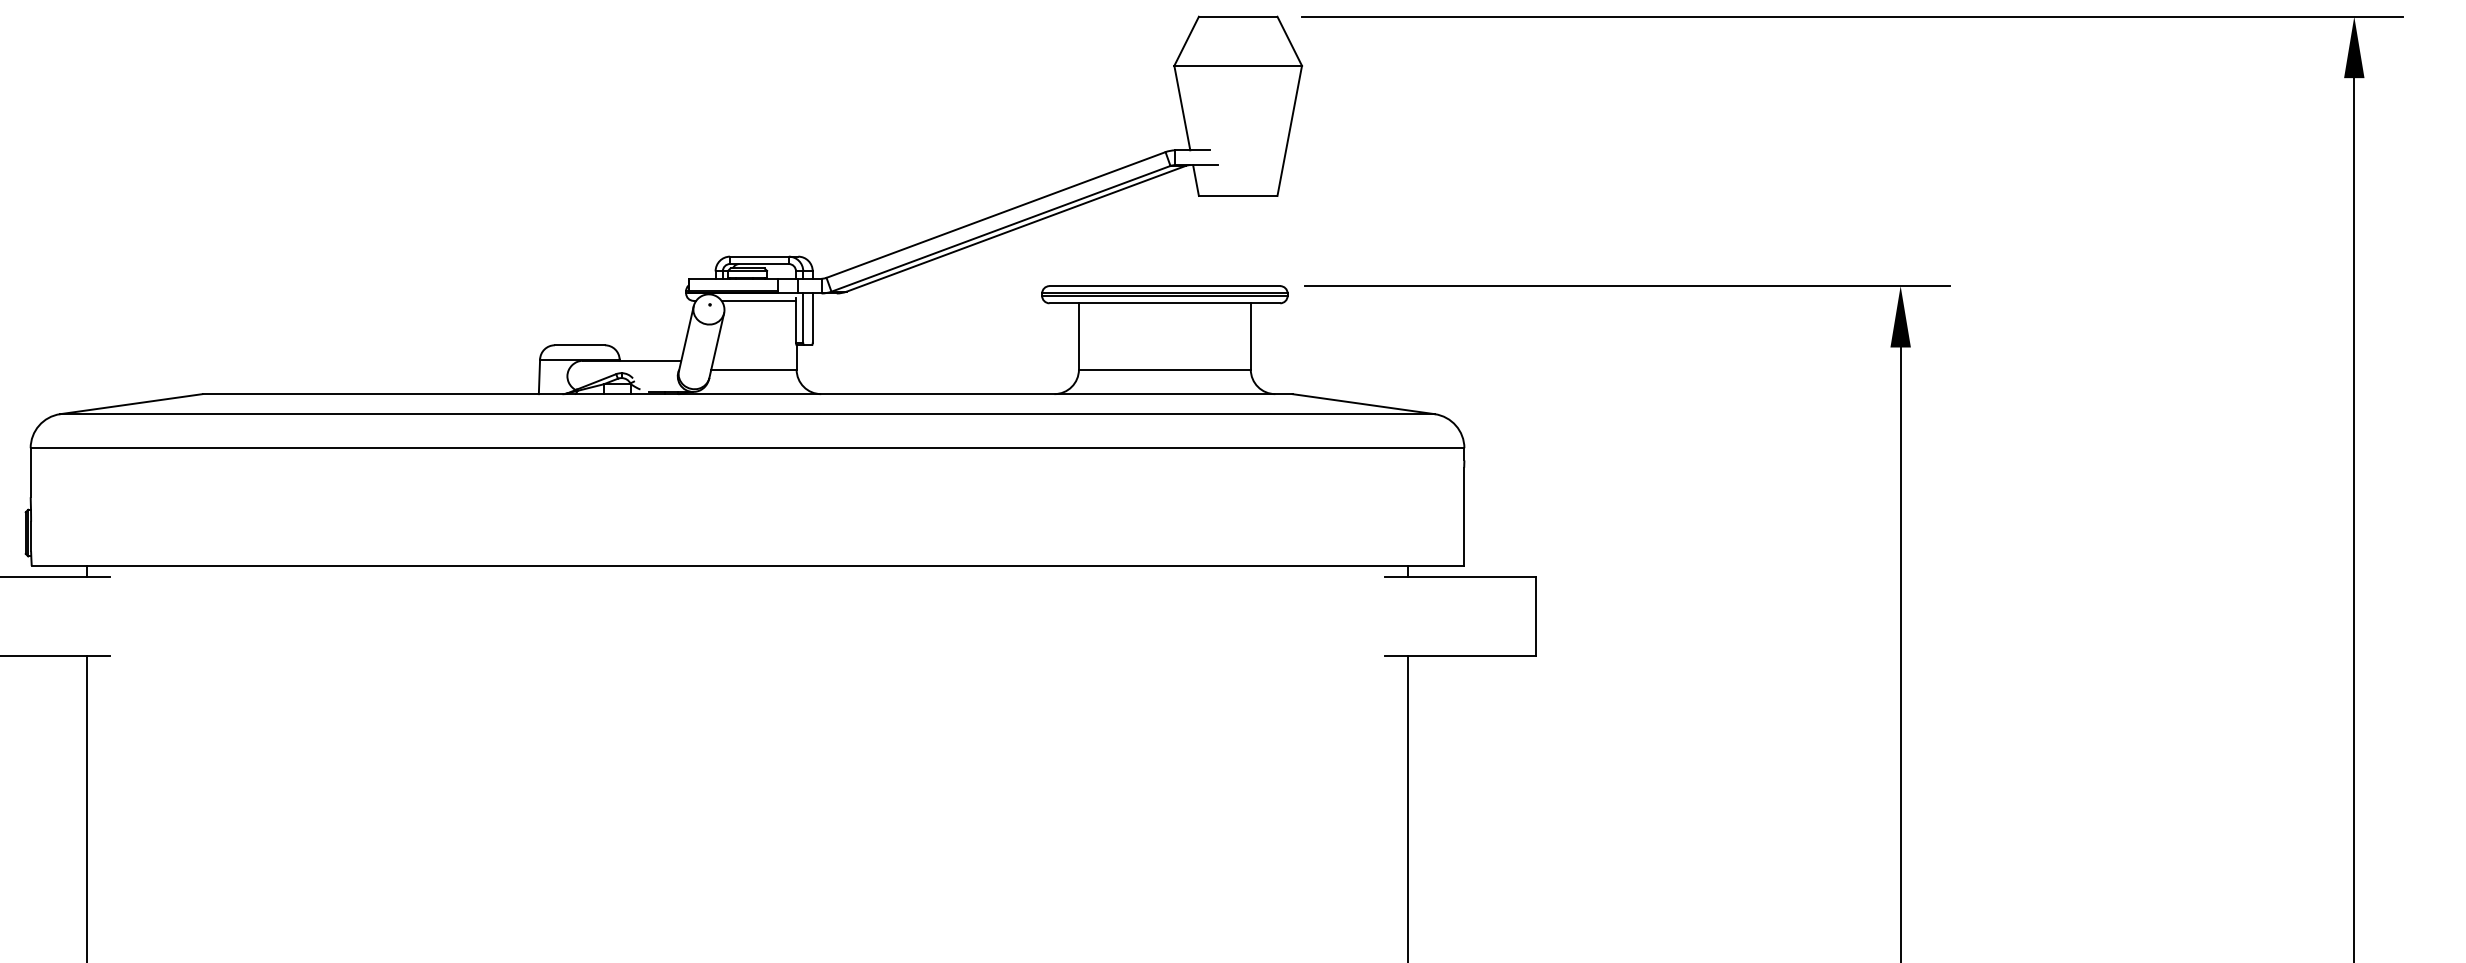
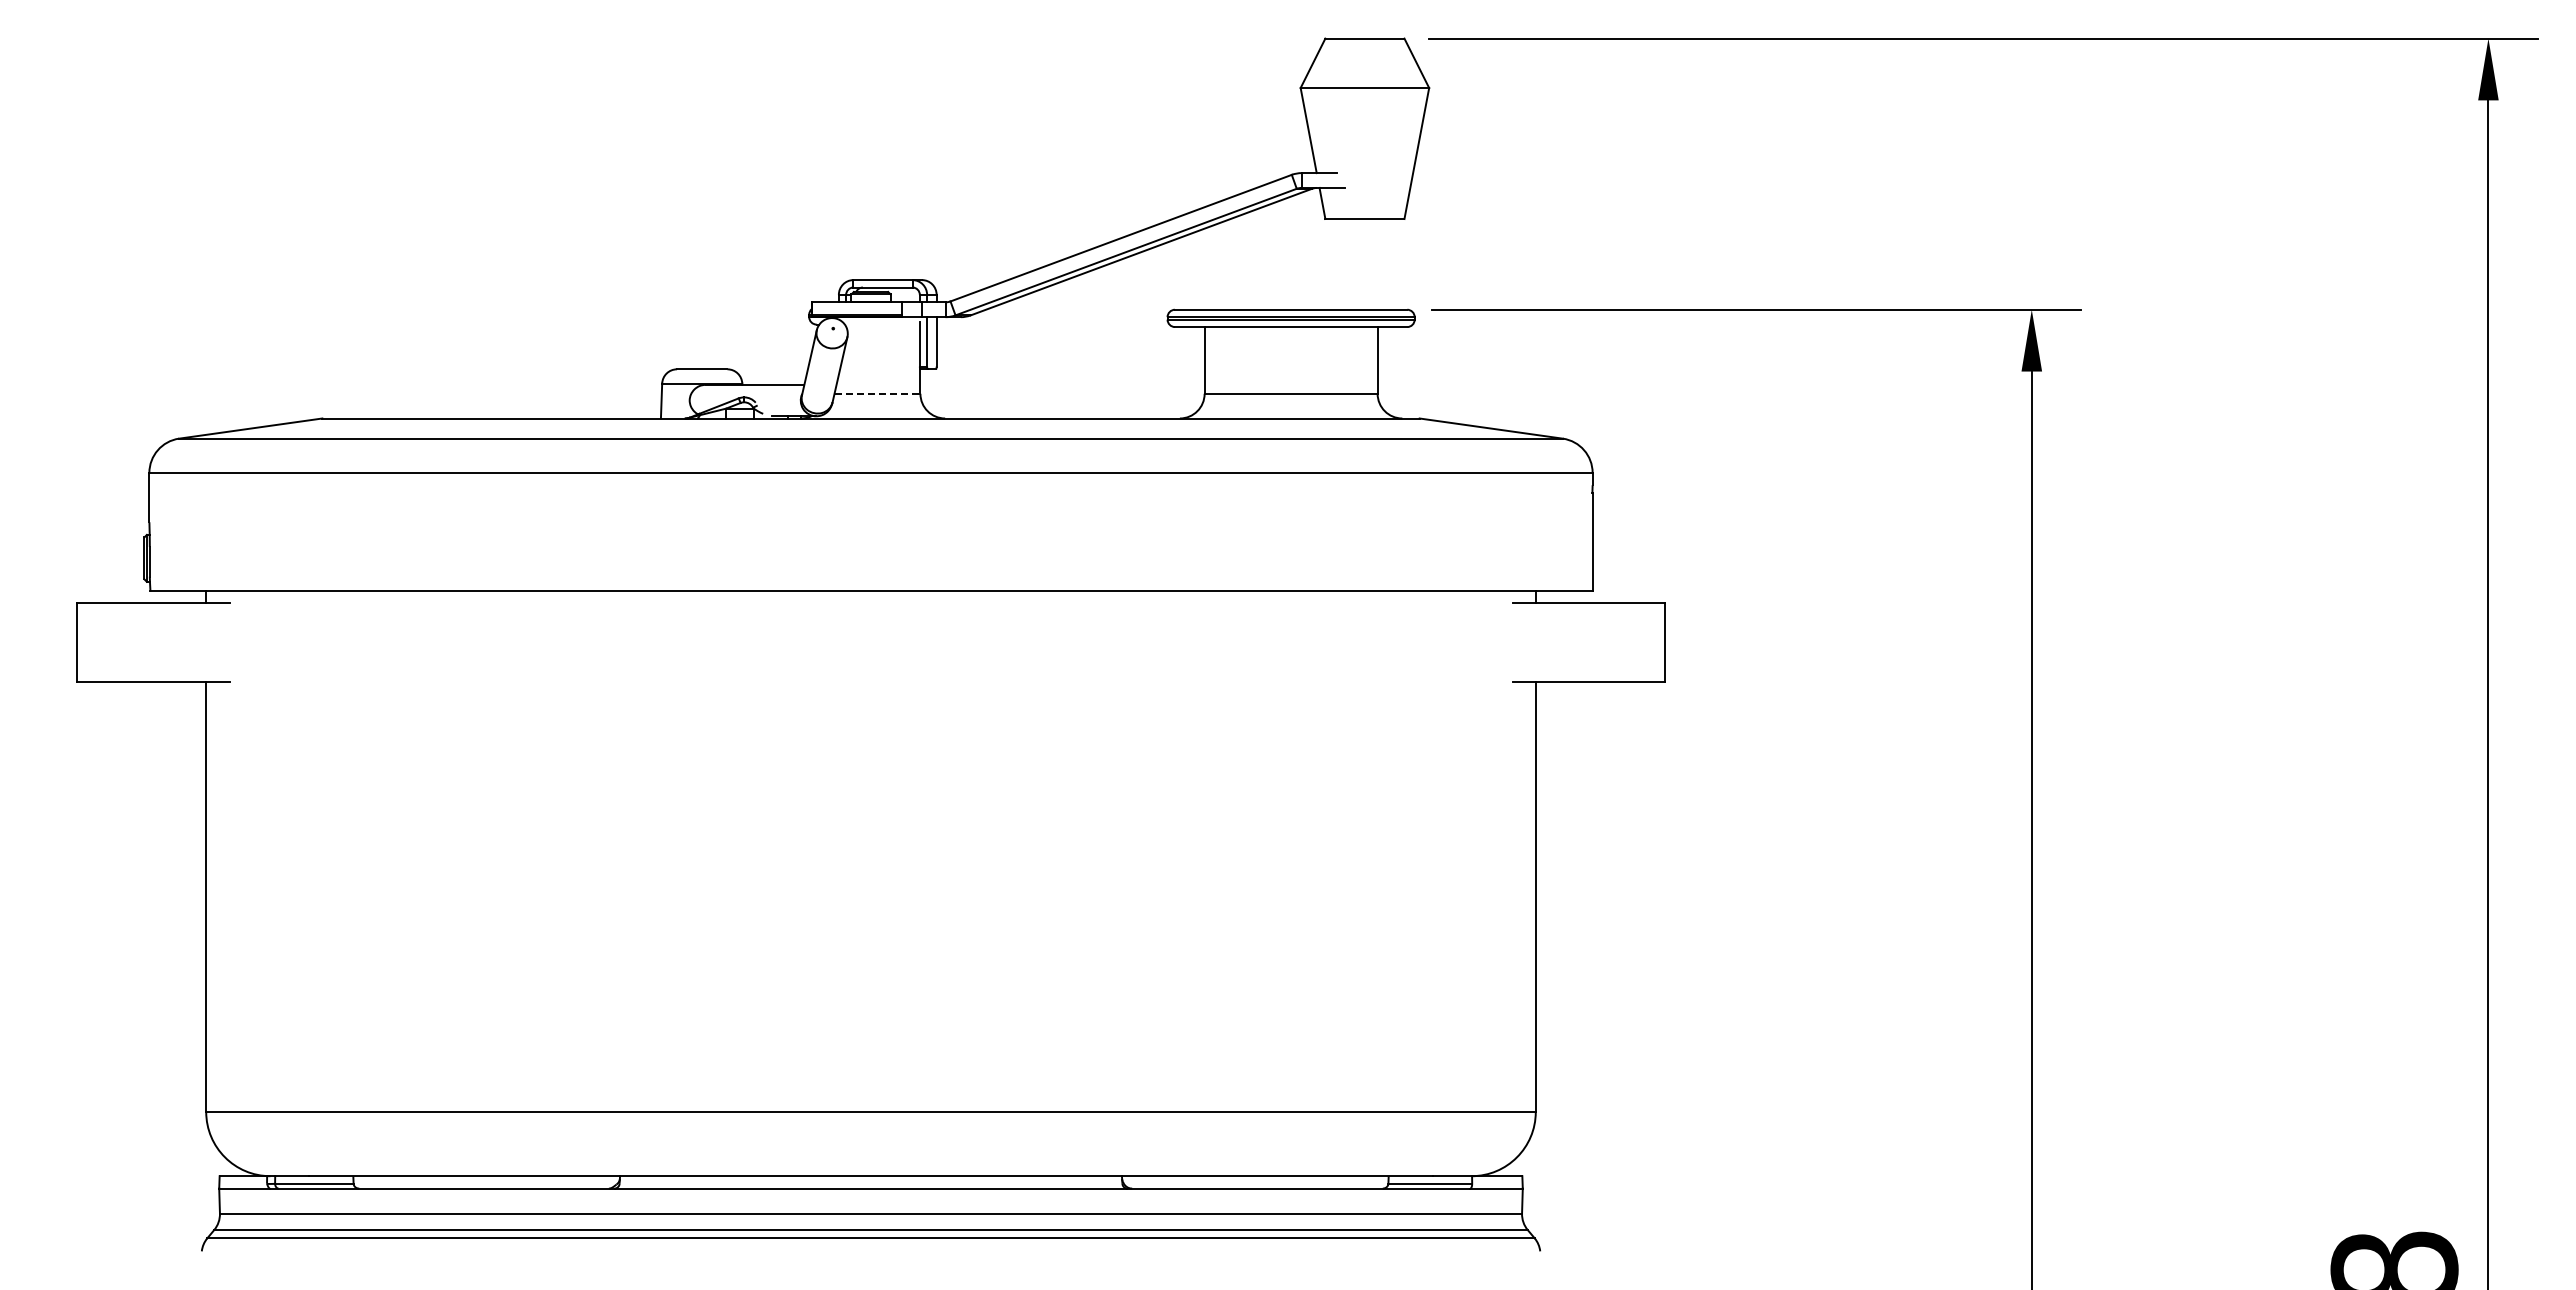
line: (757, 300) -> (881, 324), removed
line: (753, 369) -> (877, 393), solid -> dashed

